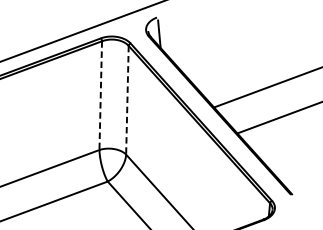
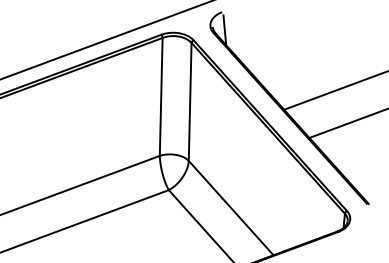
line: (101, 95) -> (161, 96), dashed -> solid
line: (127, 99) -> (190, 101), dashed -> solid

